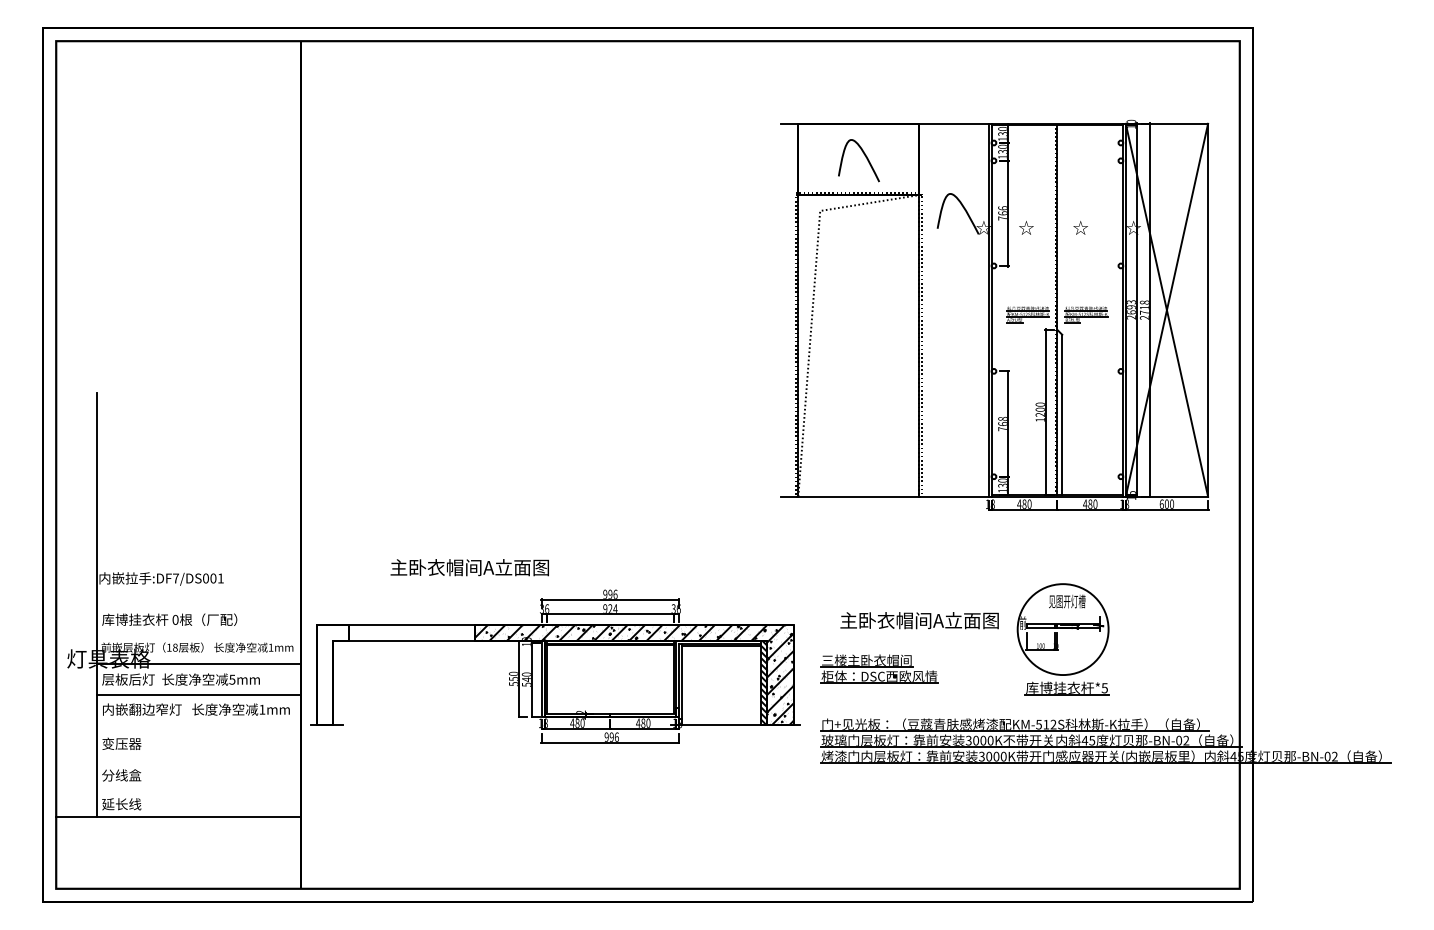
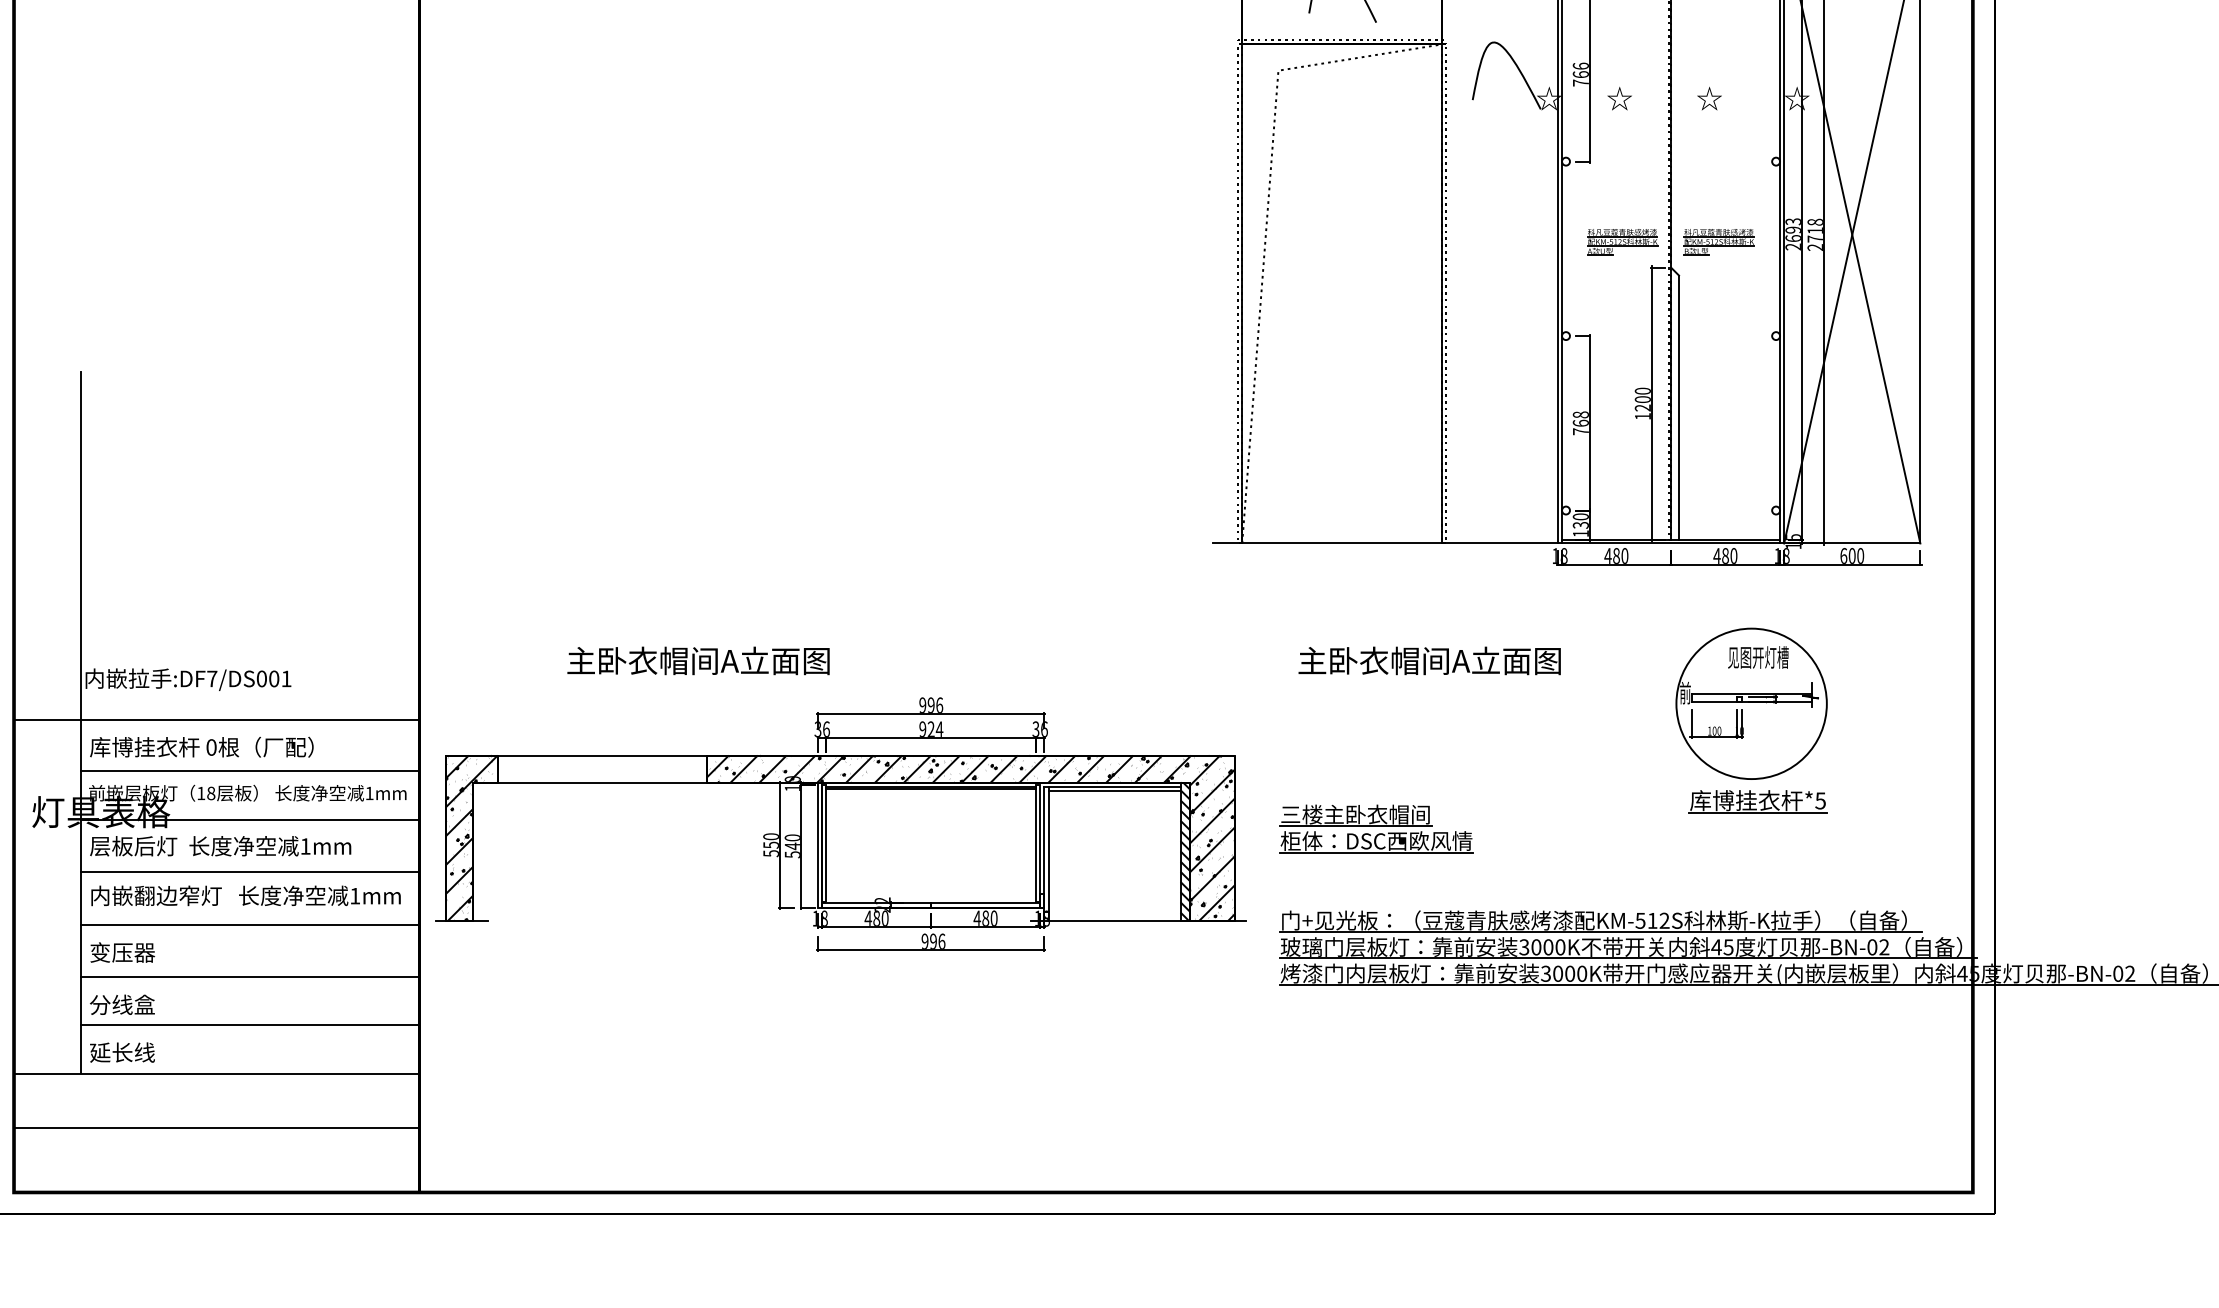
line: (178, 603) -> (216, 720), added
text: (919, 620) -> (1429, 660), moved
line: (198, 634) -> (249, 771), added
part: (1062, 639) -> (1750, 720), moved
hatch: (332, 674) -> (471, 837), added
text: (232, 679) -> (305, 846), 5mm -> 1mm
line: (198, 727) -> (249, 925), added
line: (198, 758) -> (249, 976), added
line: (198, 787) -> (249, 1024), added
line: (178, 849) -> (216, 1127), added

